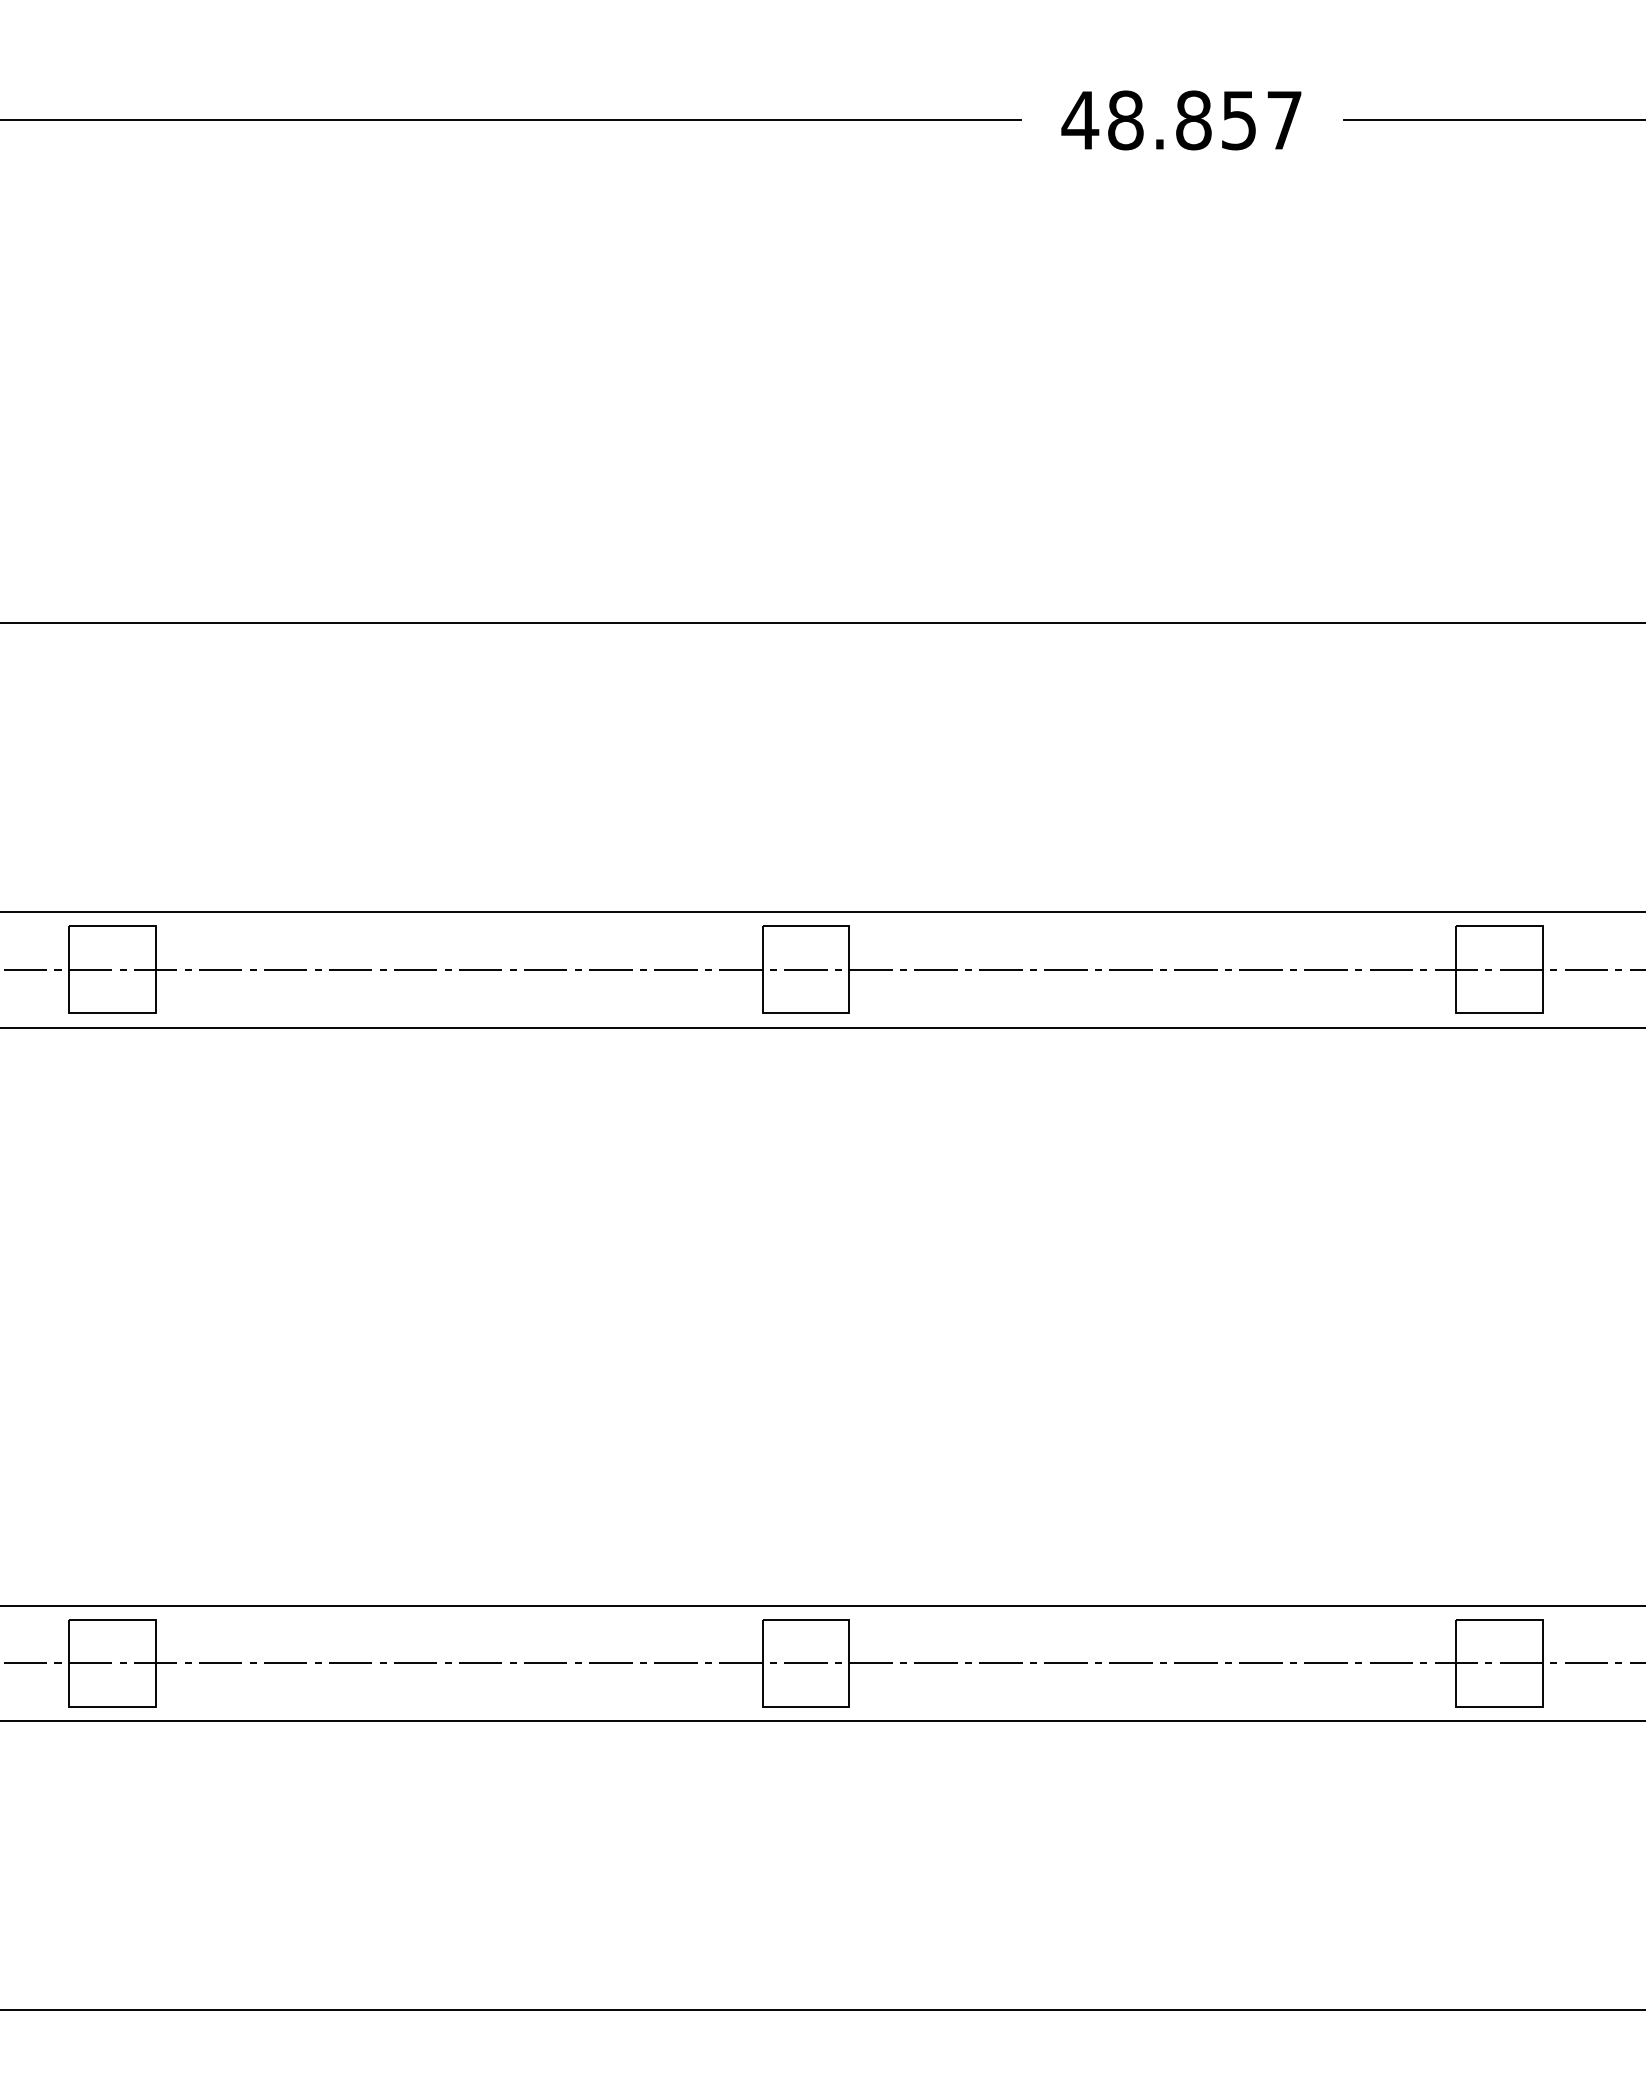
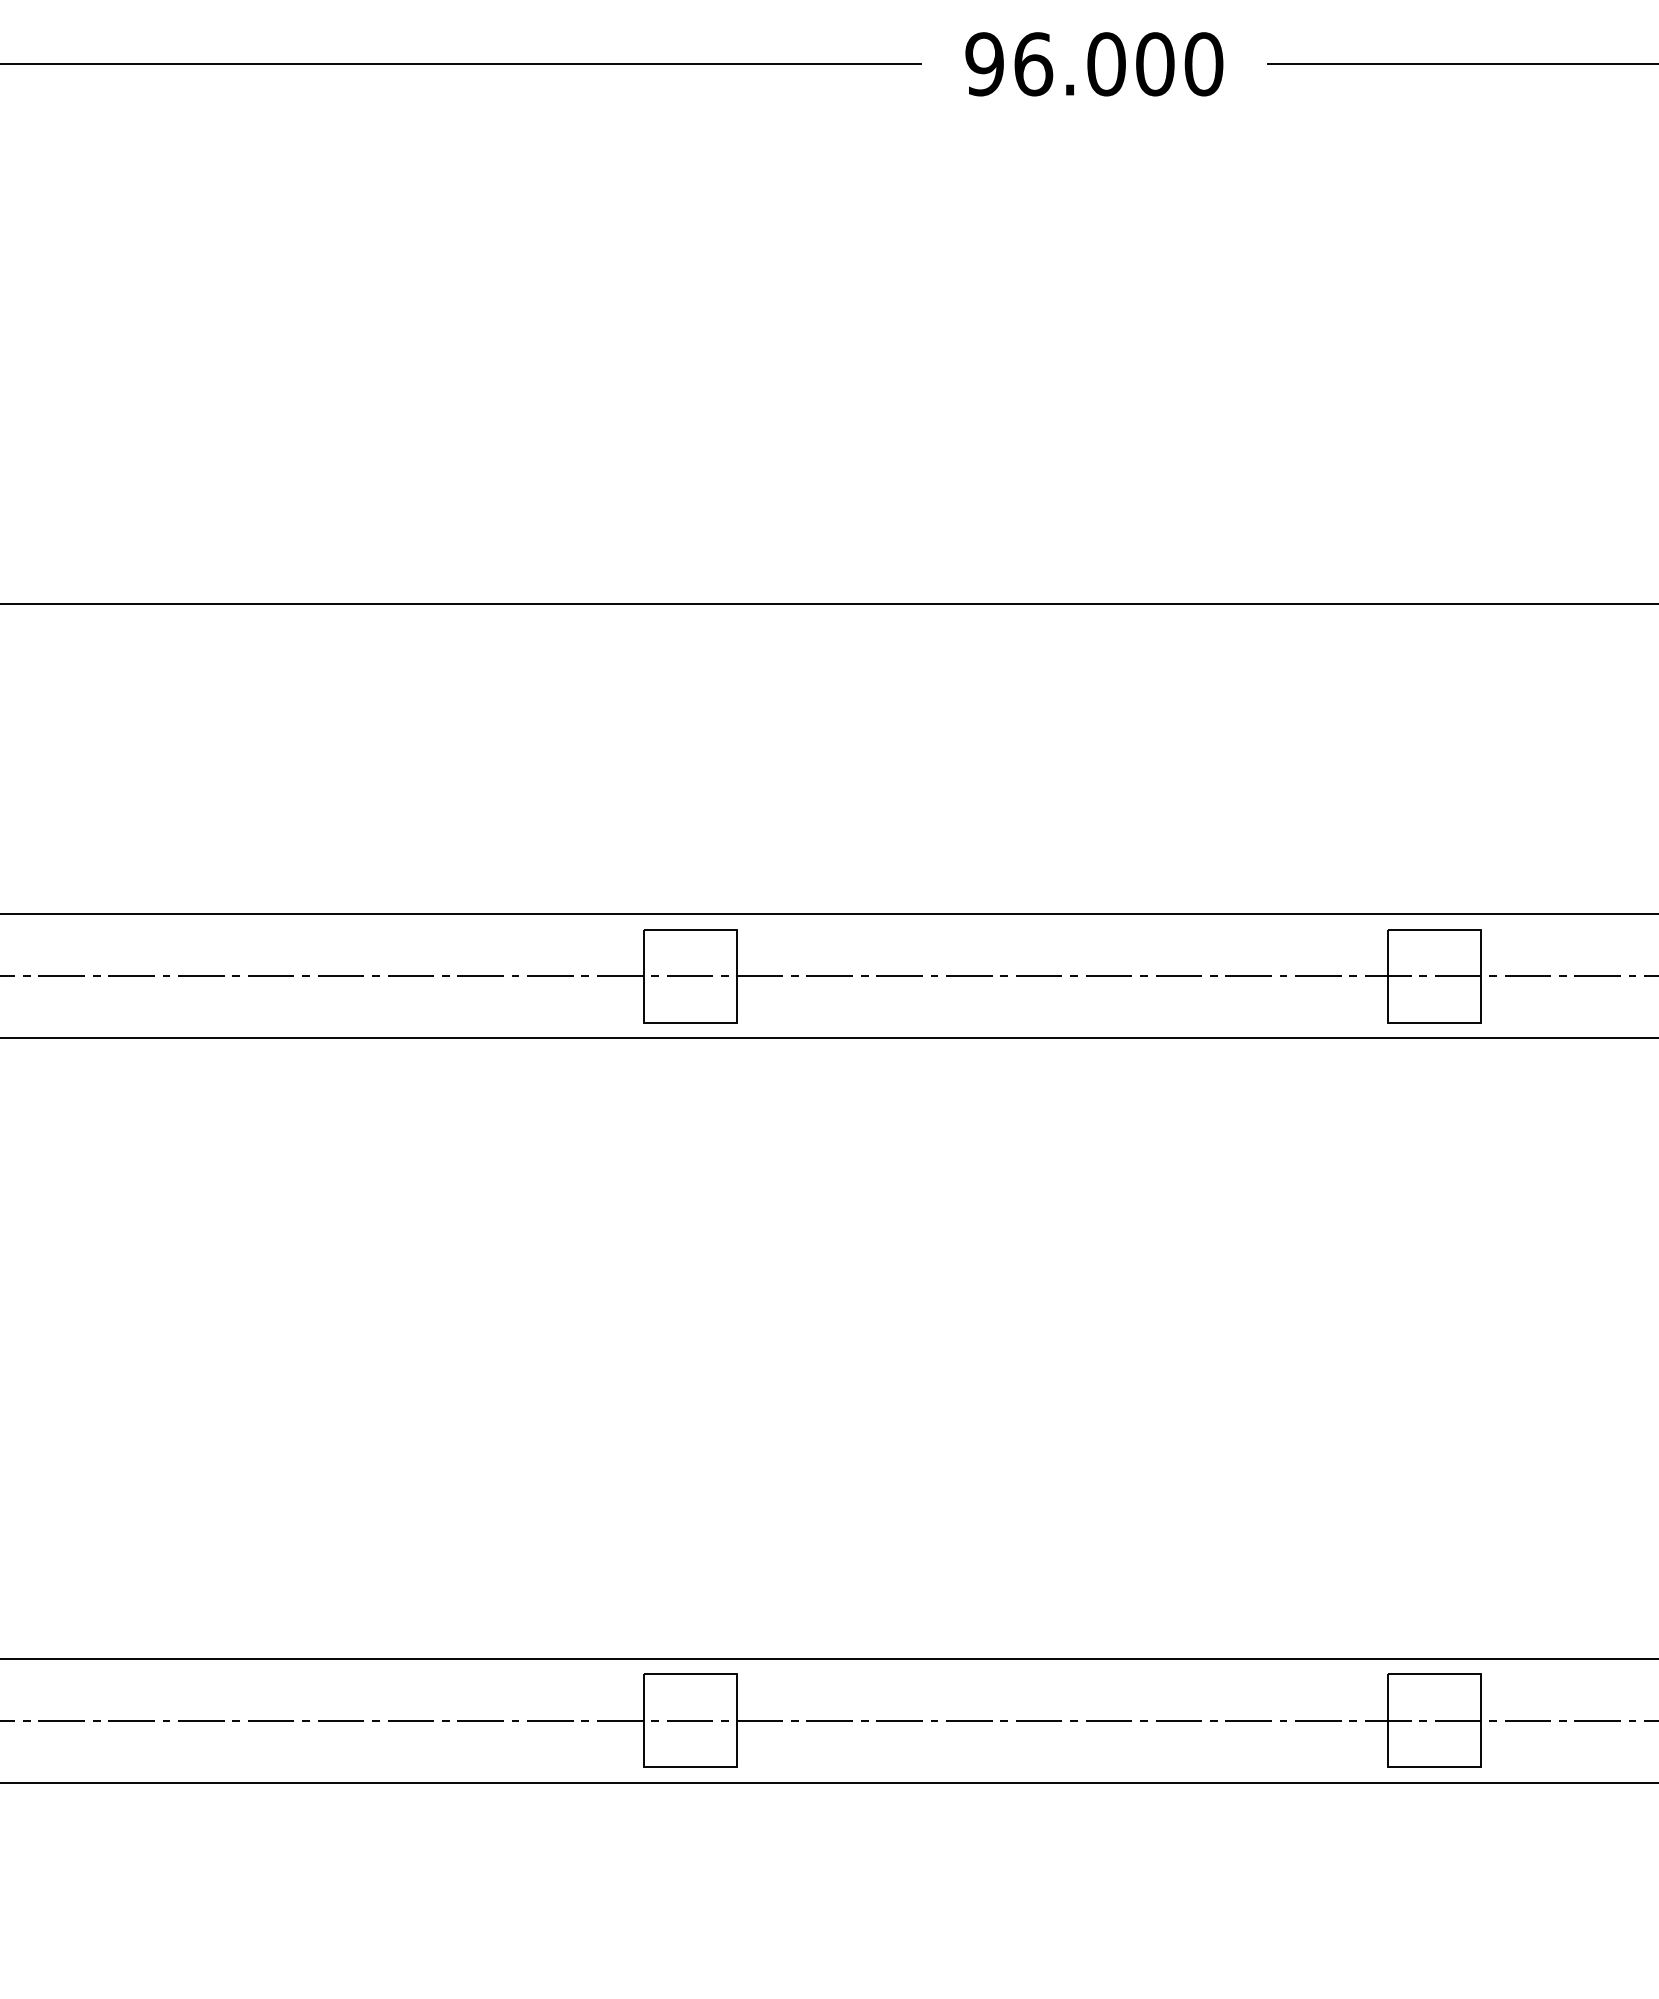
text: (1181, 120) -> (1093, 64), 48.857 -> 96.000

